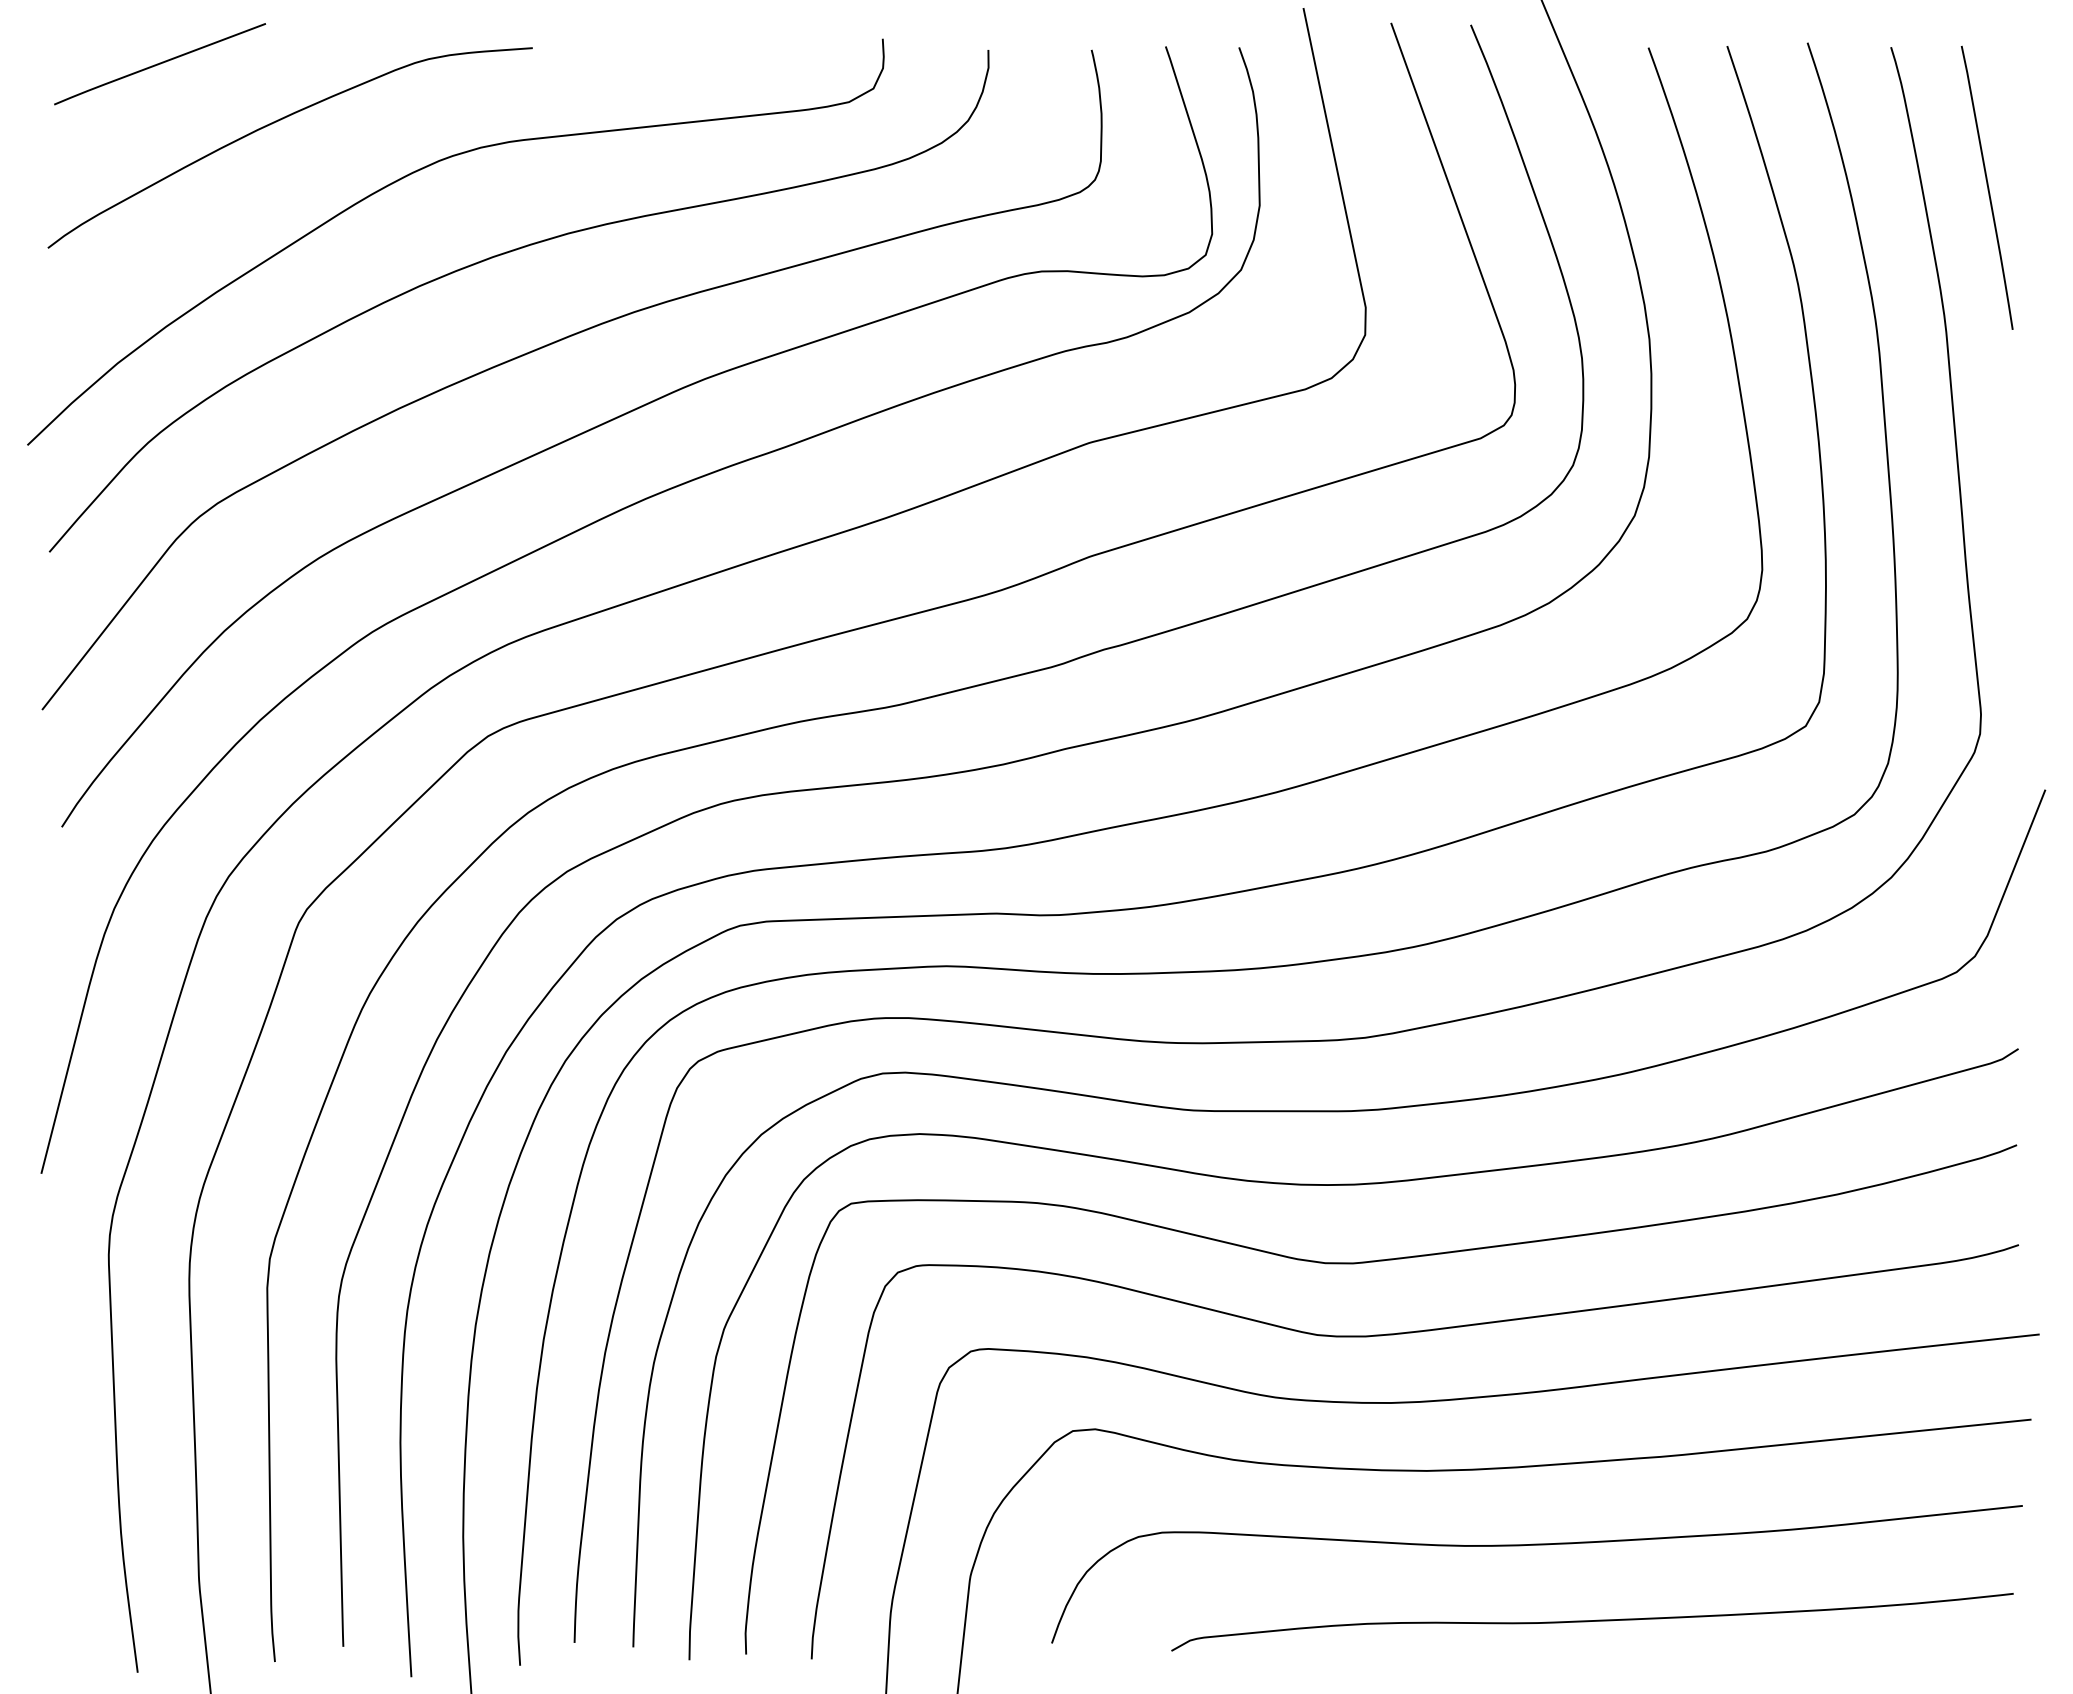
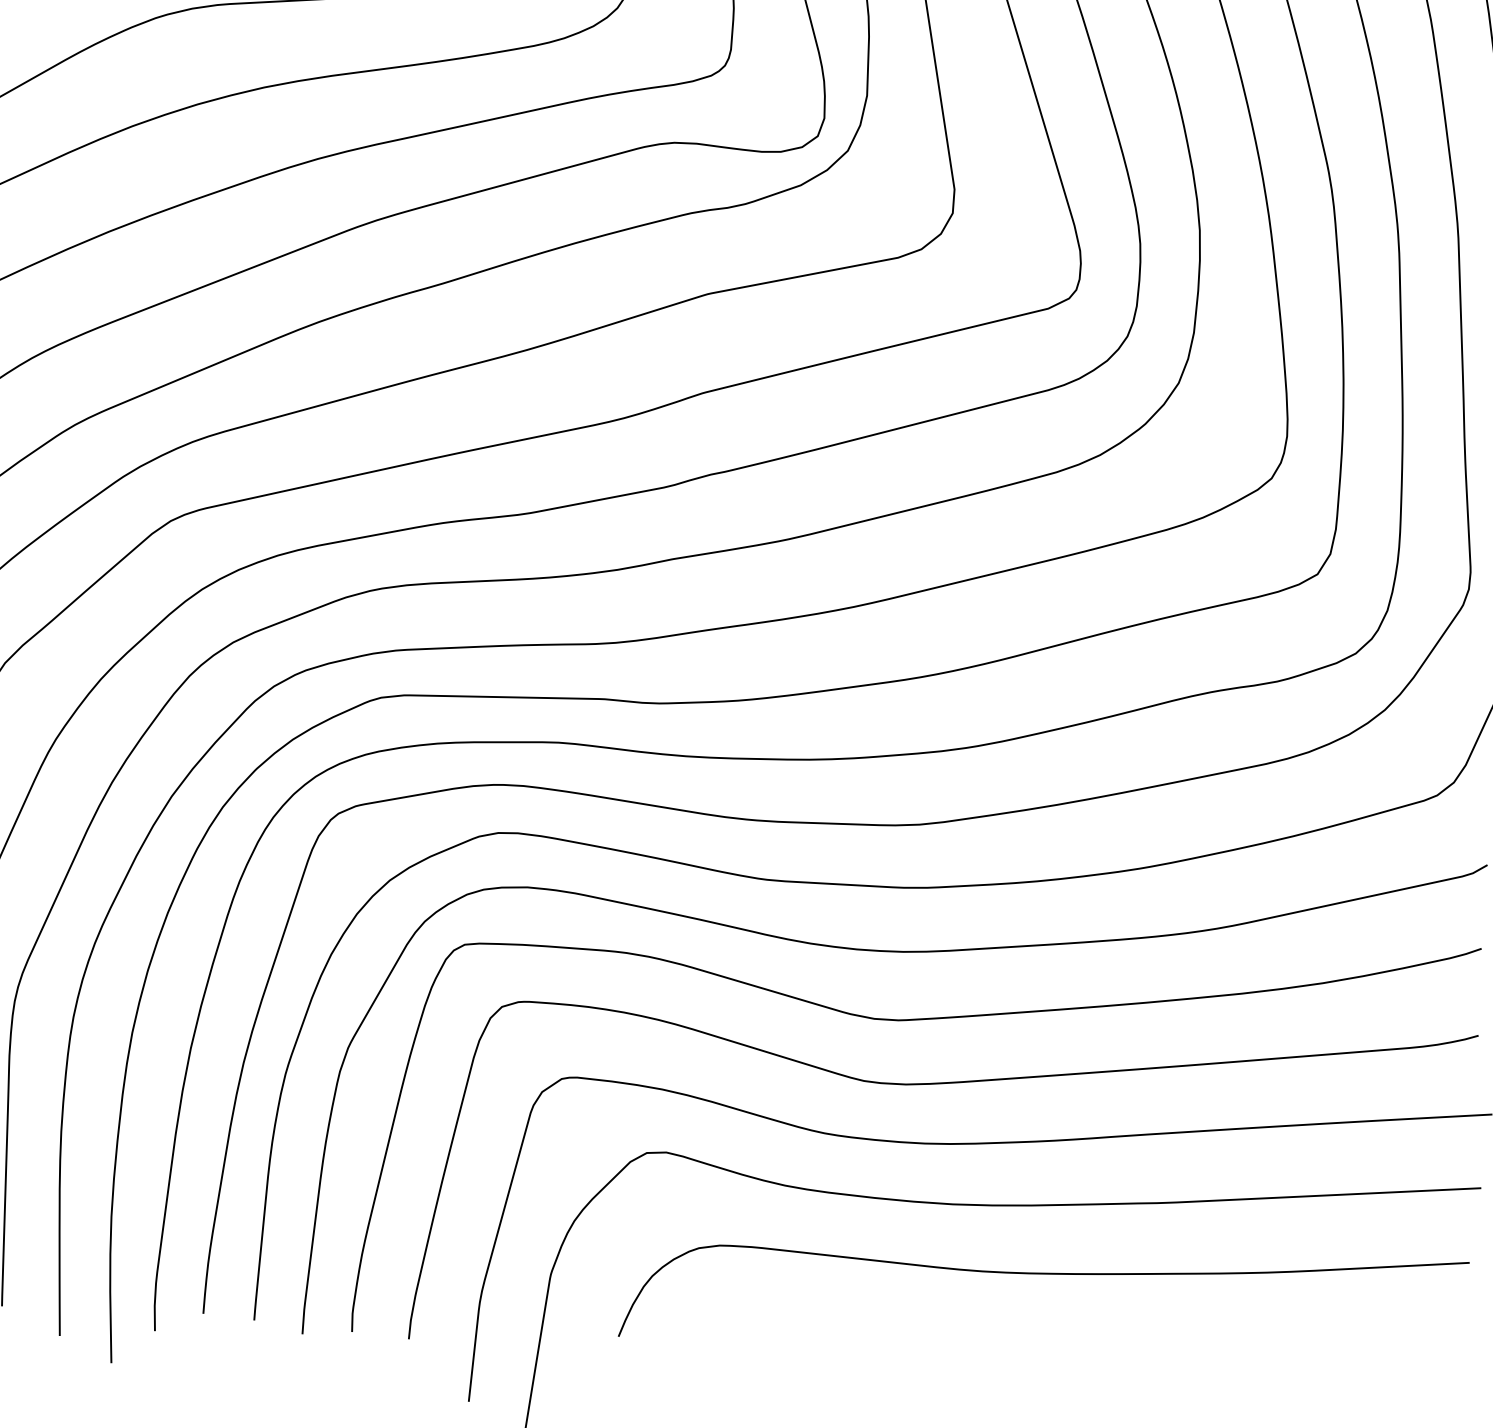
curve: (1592, 1621) -> (1089, 1343), removed

